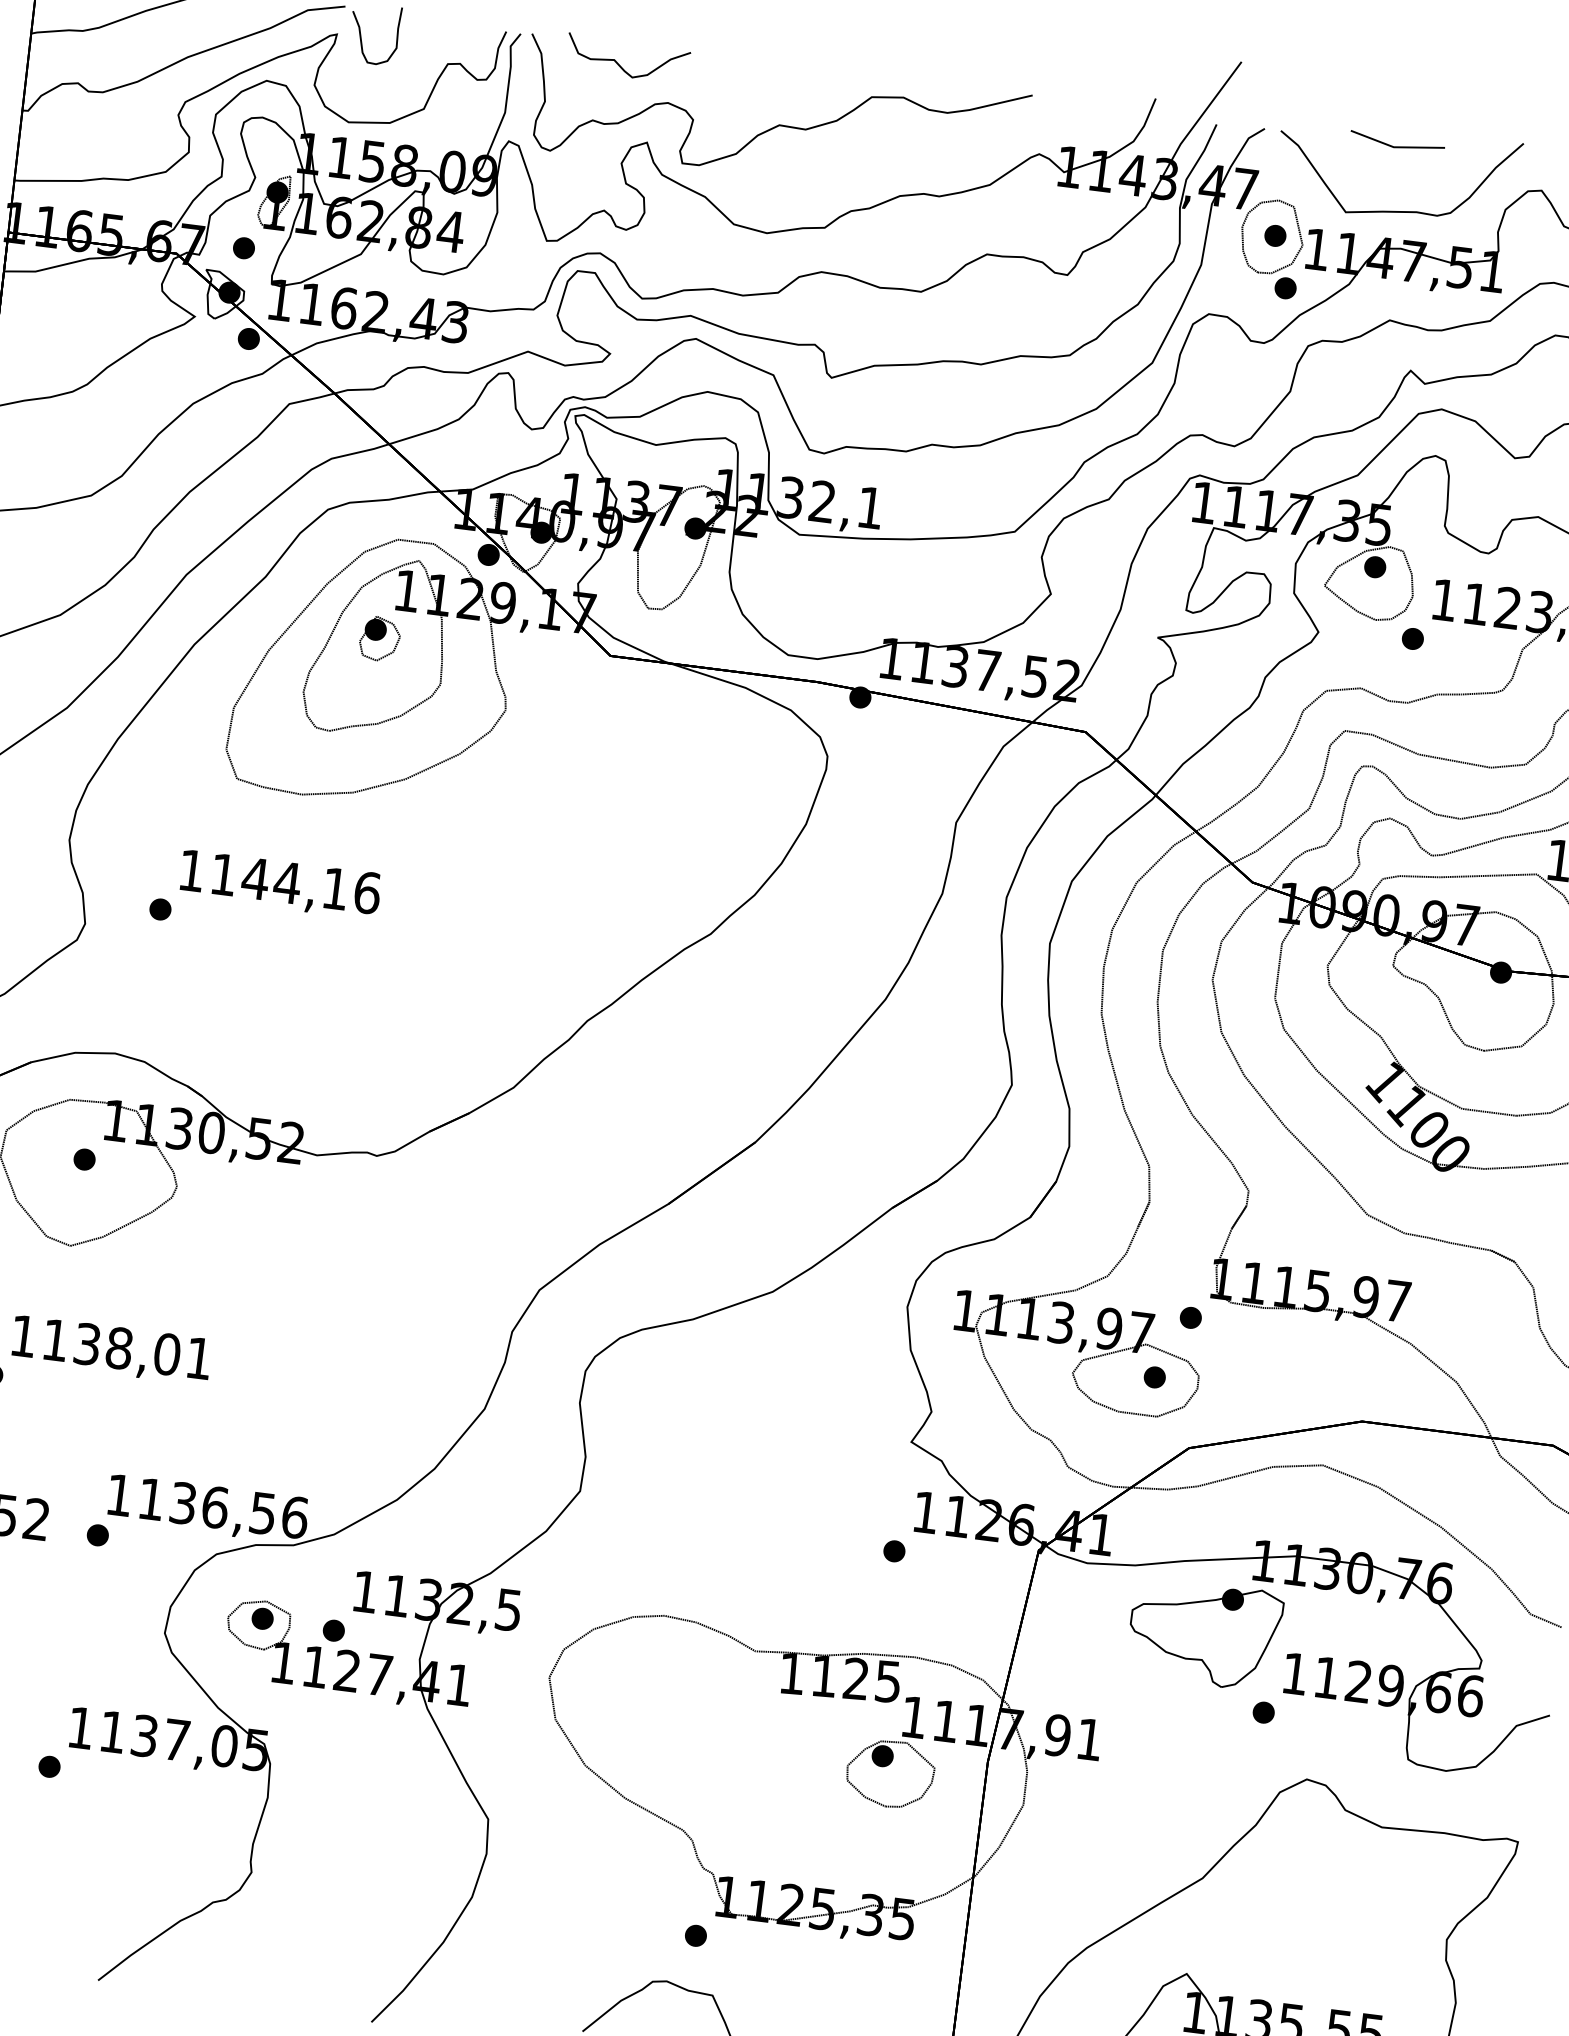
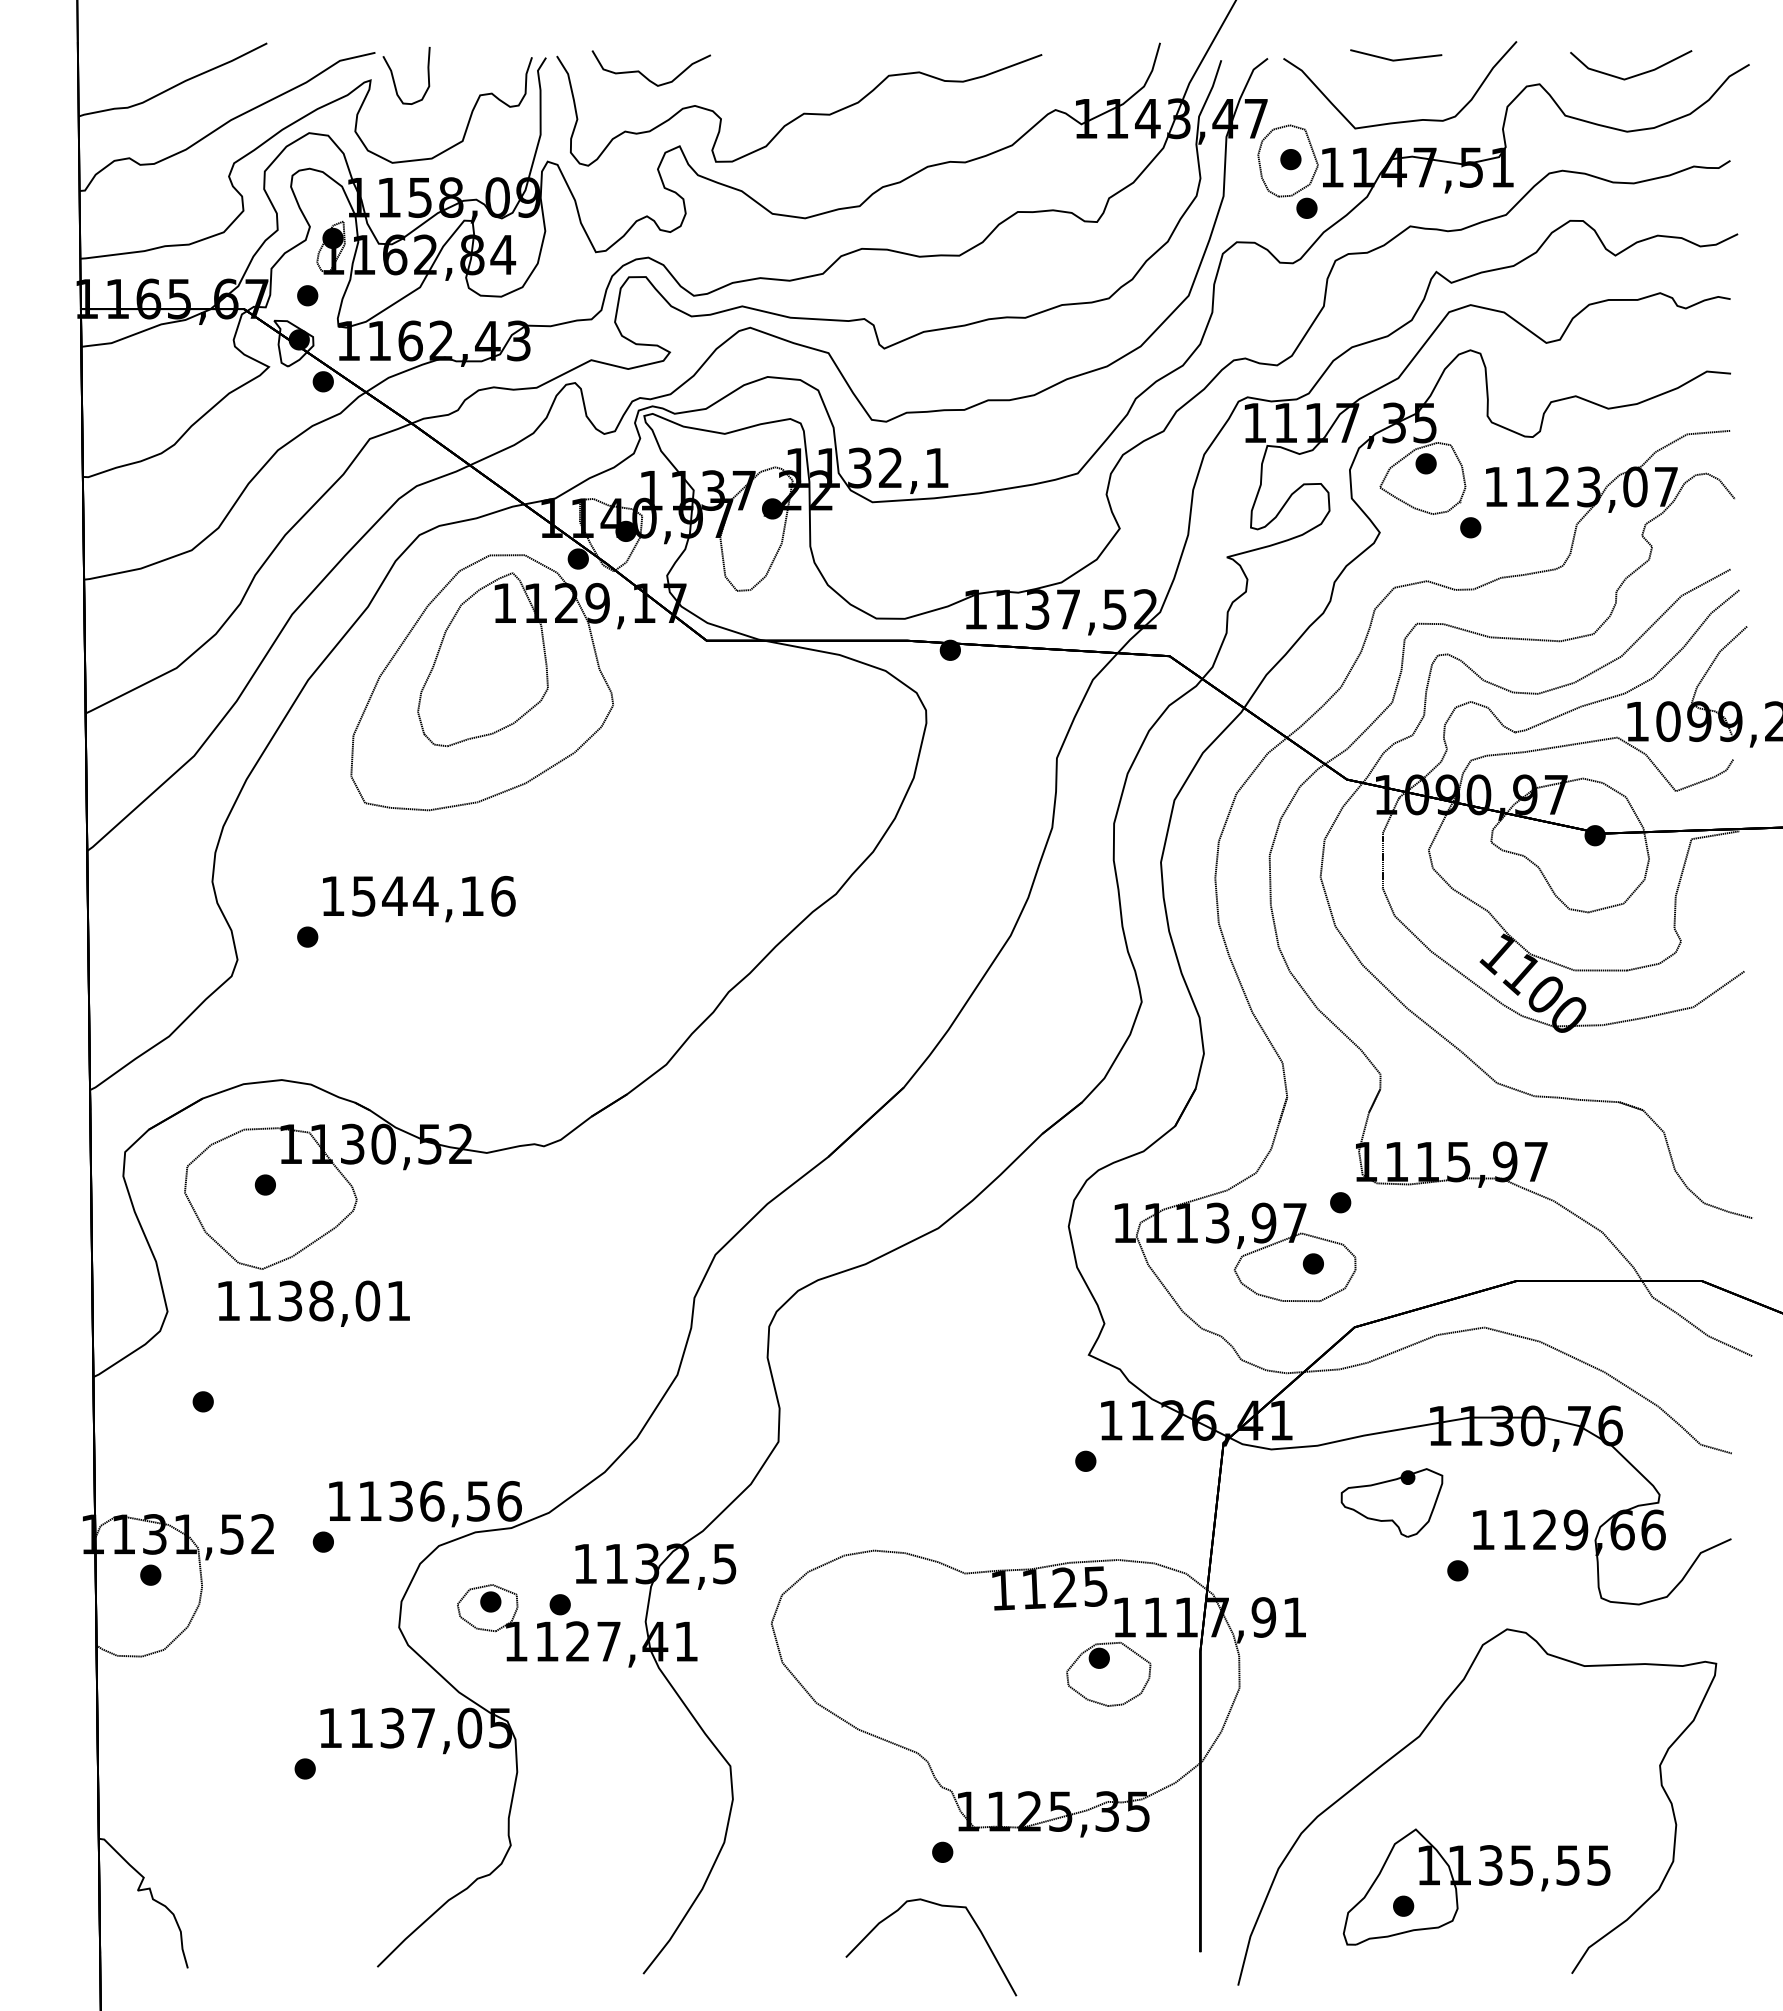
part: (379, 638) -> (484, 651), removed
text: (223, 874) -> (363, 896), 1144,16 -> 1544,16
text: (110, 1349) -> (313, 1303), moved
part: (1204, 1633) -> (1391, 1502), size x0.7

